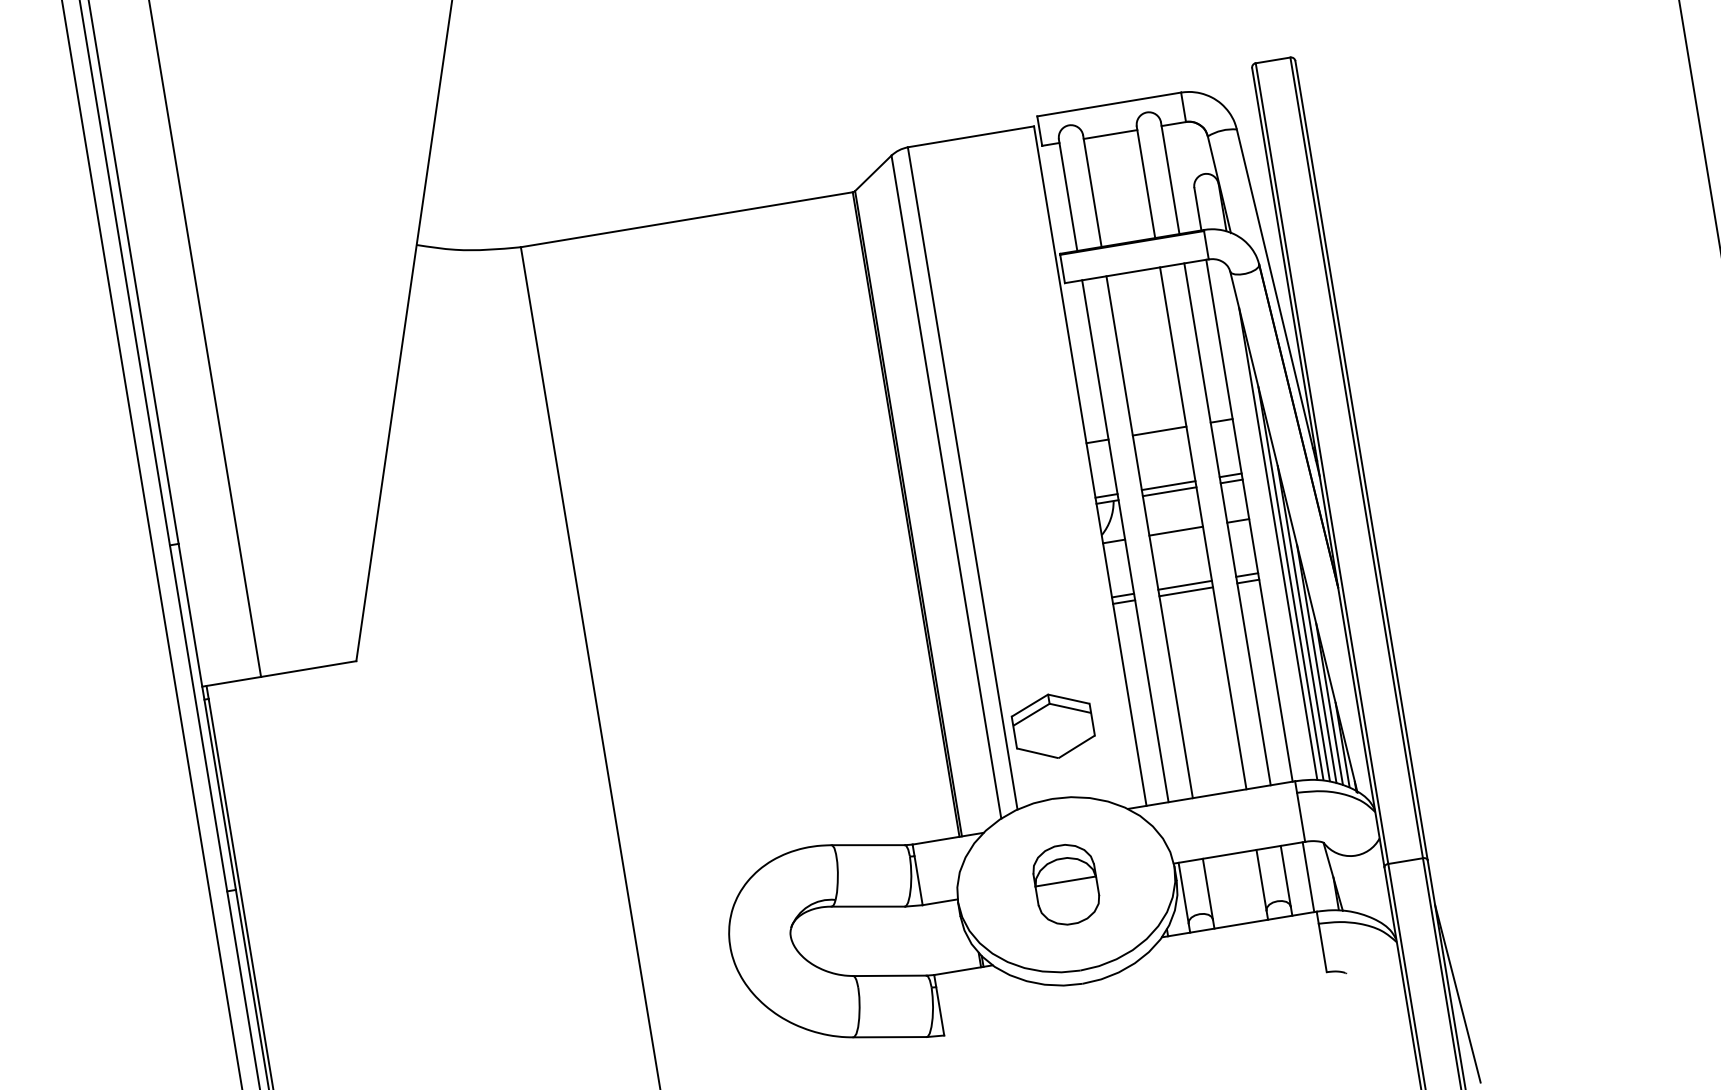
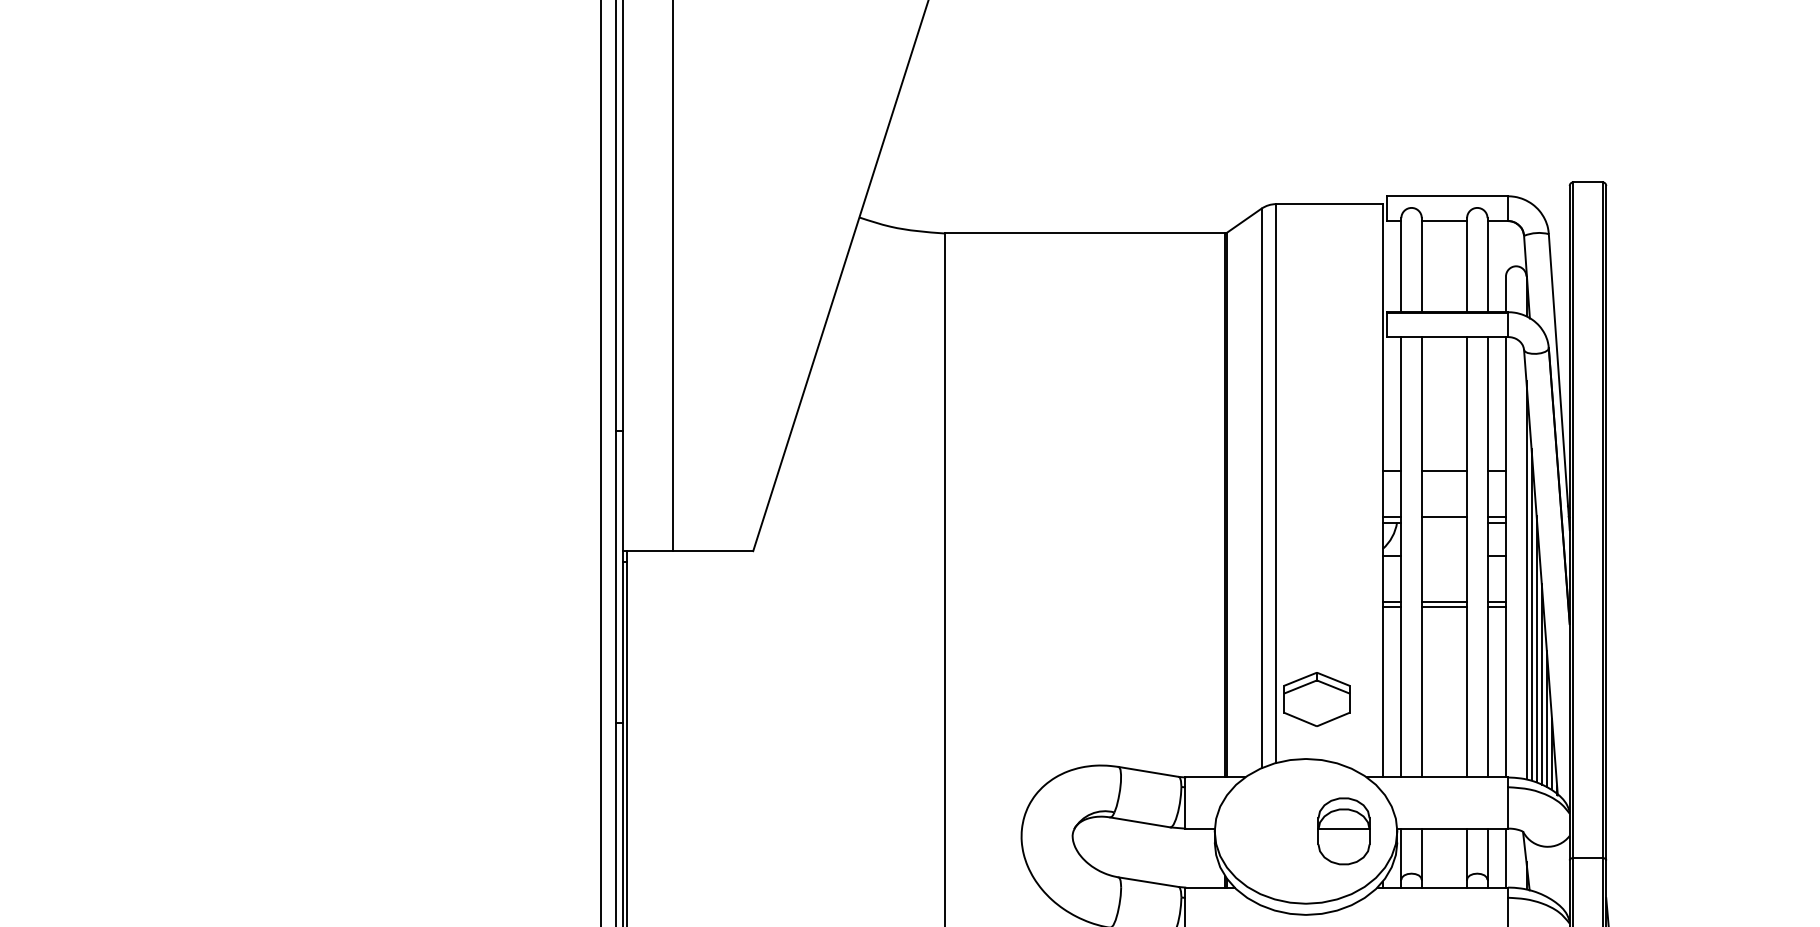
line: (1169, 491) -> (1444, 522), removed
line: (1176, 530) -> (1444, 555), removed
part: (1065, 885) -> (1343, 831), moved

